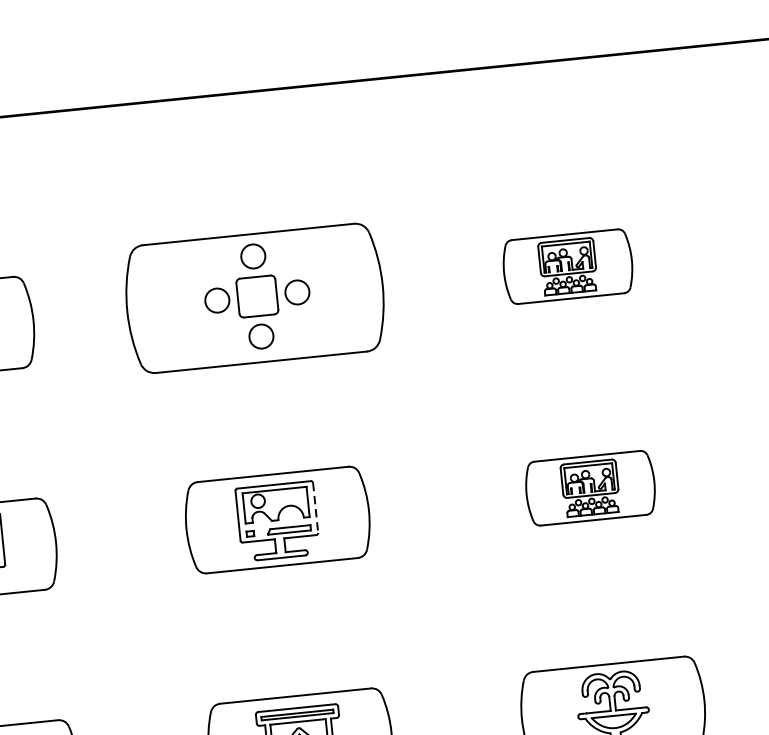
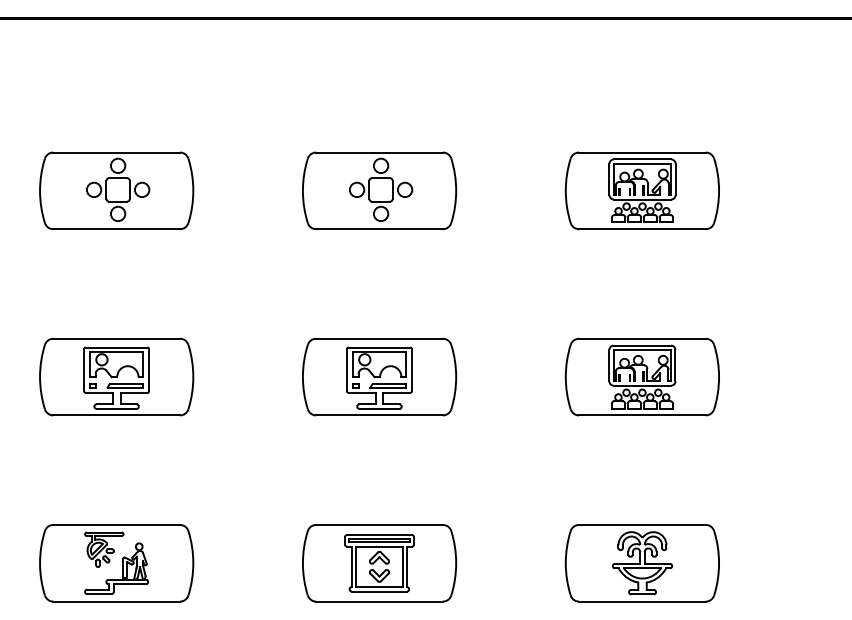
part: (567, 266) -> (641, 190), size x1.43
part: (255, 297) -> (379, 190), size x0.71
part: (589, 487) -> (641, 376), size x1.43
line: (316, 508) -> (412, 370), dashed -> solid

